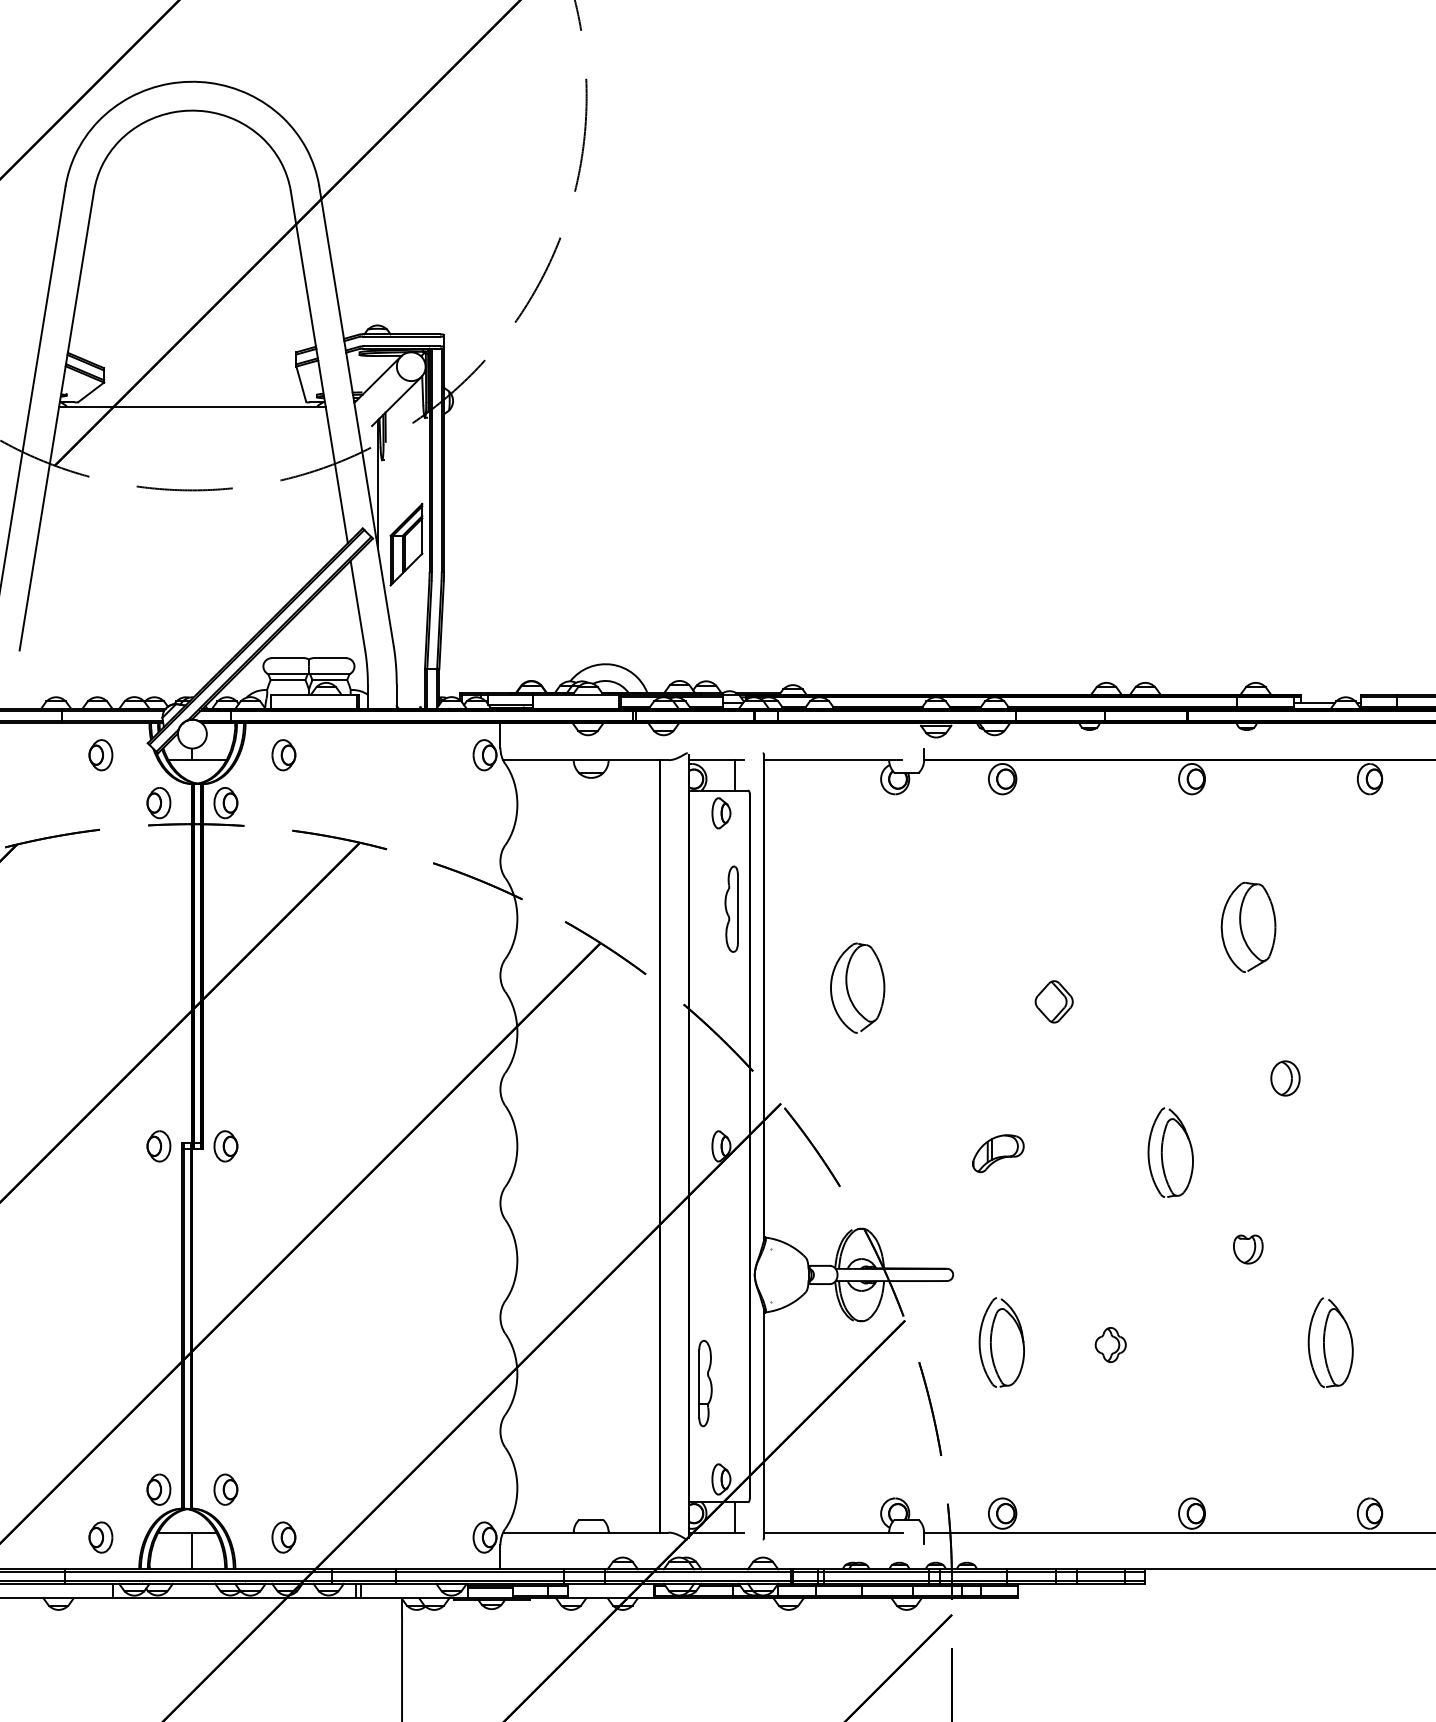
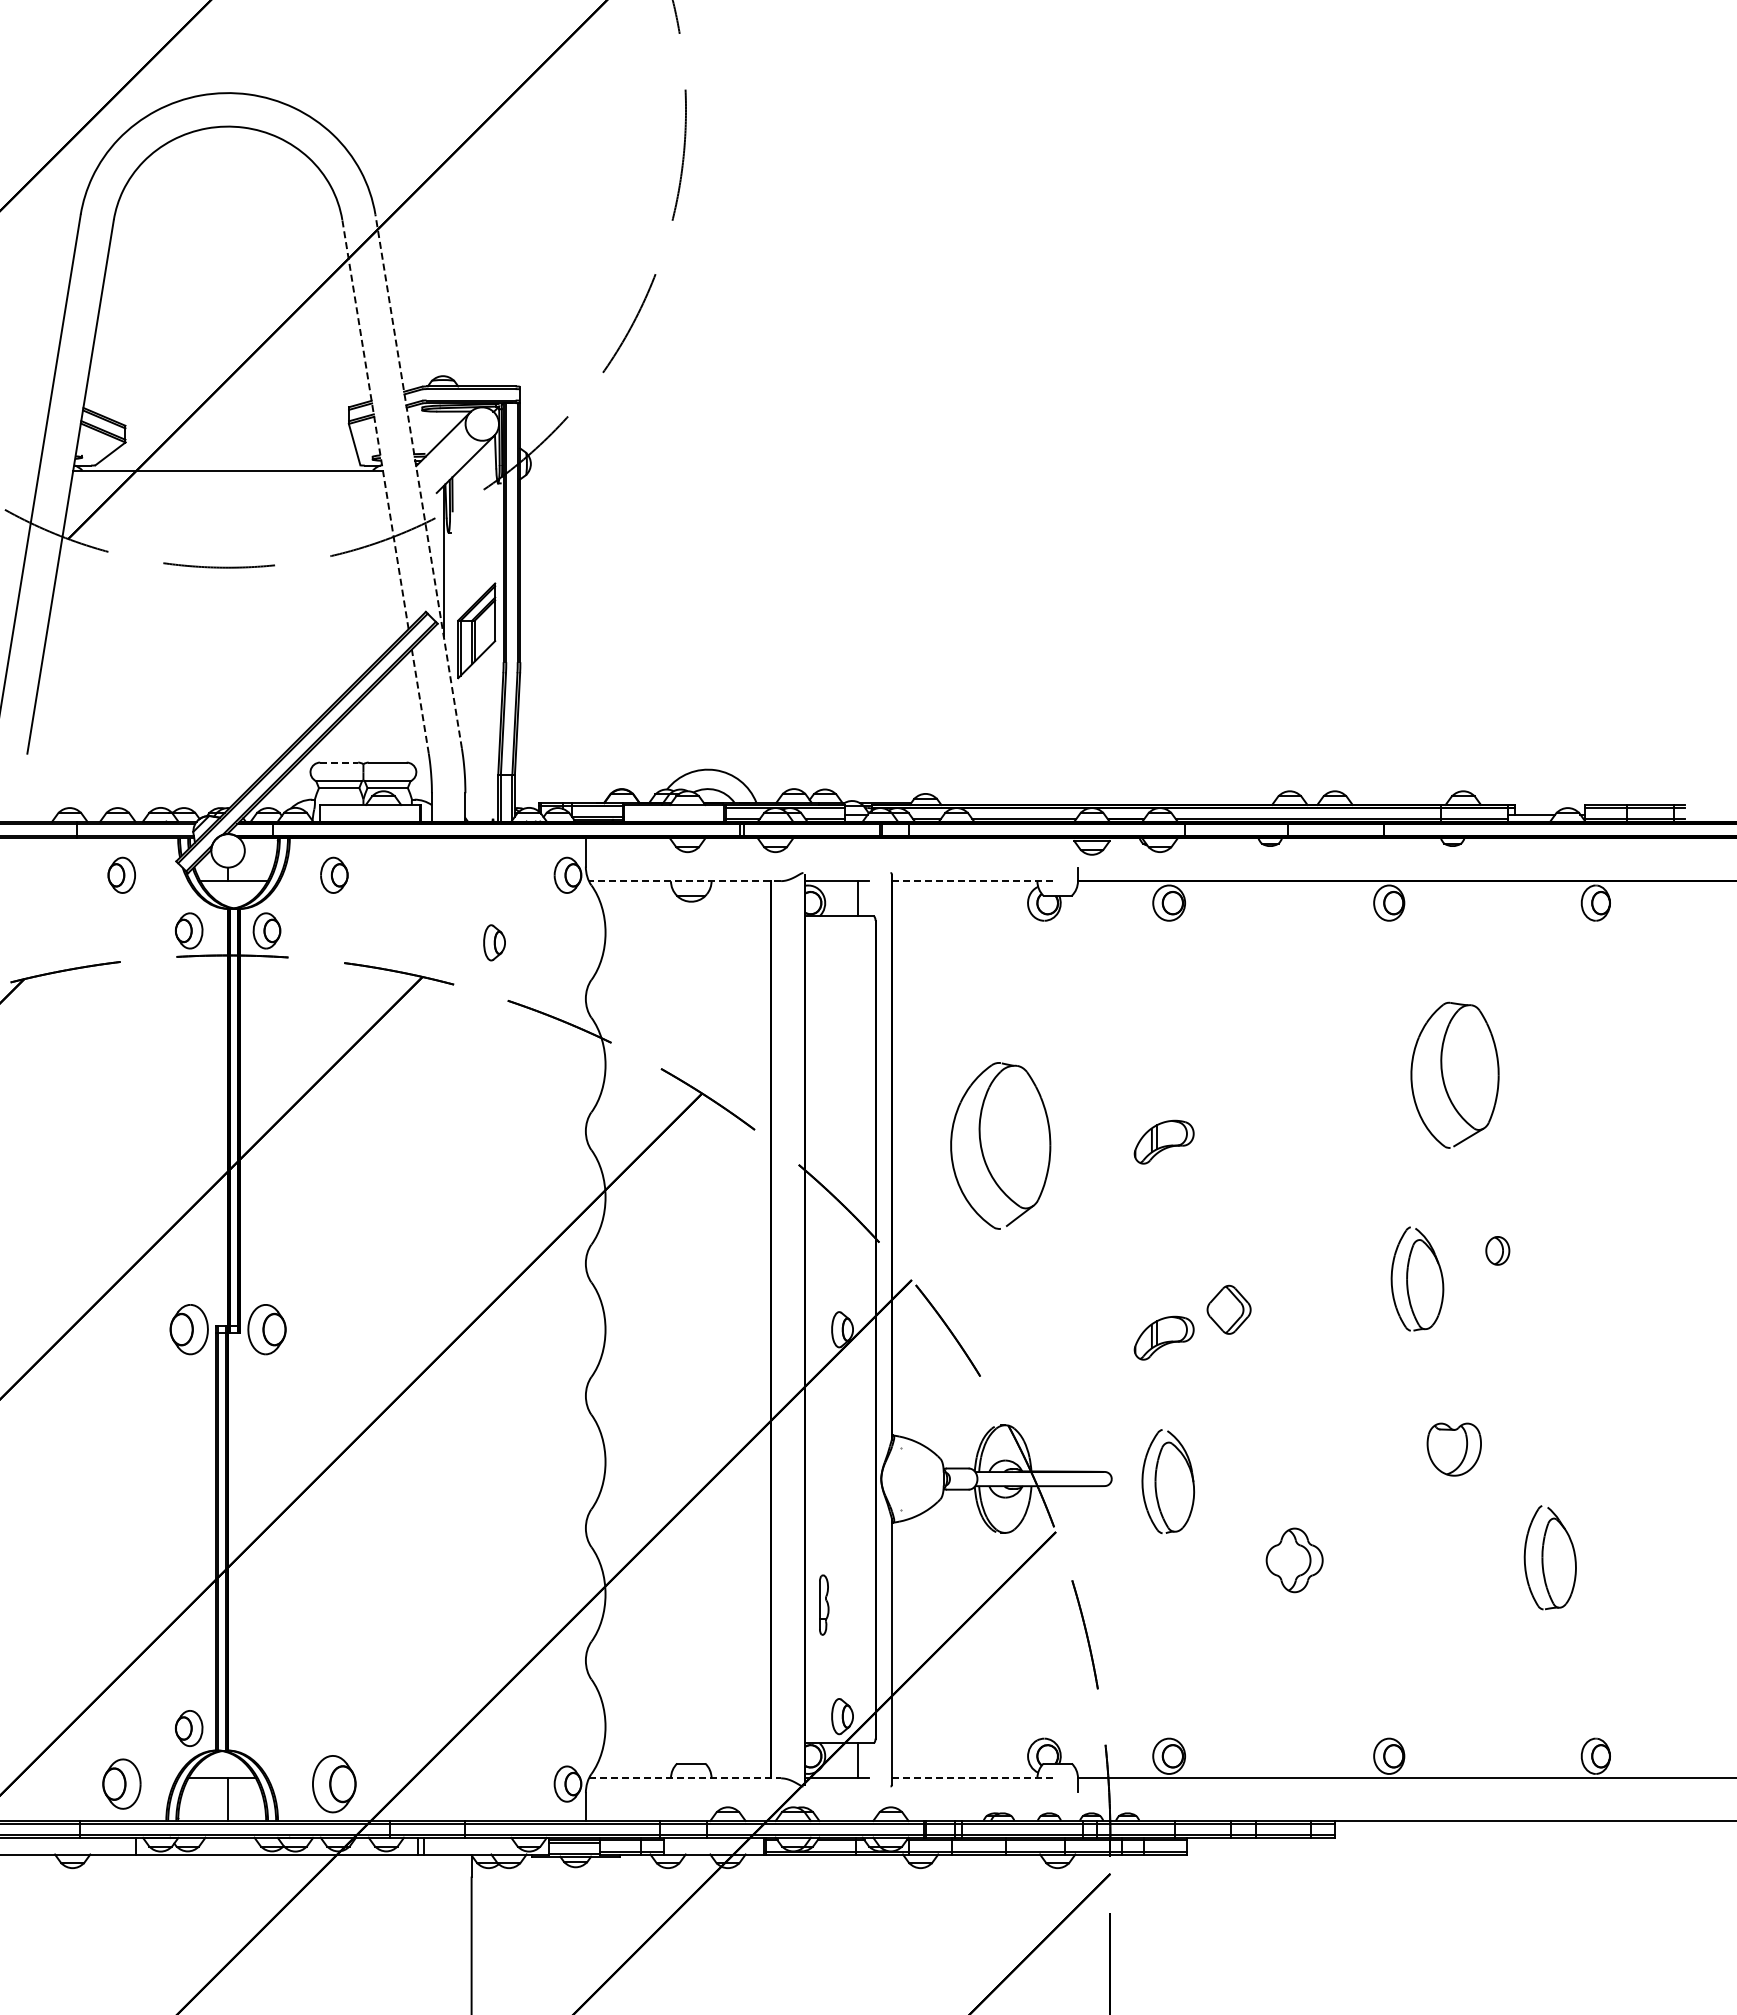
line: (319, 367) -> (375, 424), solid -> dashed
line: (356, 415) -> (418, 480), solid -> dashed
line: (358, 605) -> (420, 701), solid -> dashed
line: (288, 658) -> (339, 762), solid -> dashed
line: (585, 760) -> (684, 881), solid -> dashed
line: (832, 760) -> (971, 881), solid -> dashed
part: (721, 813) -> (494, 942), moved
part: (731, 908) -> (854, 1053), removed
part: (1248, 927) -> (1454, 1075), size x1.4
part: (997, 984) -> (1163, 1141), added
part: (857, 987) -> (1000, 1145), size x1.6
part: (1053, 1001) -> (1228, 1309), moved
part: (1285, 1078) -> (1497, 1250), size x0.7
part: (158, 1146) -> (188, 1329), size x1.4
part: (225, 1146) -> (266, 1329), size x1.4
part: (1170, 1152) -> (1417, 1278), moved
part: (1248, 1249) -> (1454, 1449), size x1.6
part: (1002, 1342) -> (1168, 1481), moved
part: (1110, 1345) -> (1294, 1560), size x1.6
part: (705, 1382) -> (824, 1604), size x0.6
part: (225, 1489) -> (266, 1728), removed
line: (585, 1532) -> (684, 1778), solid -> dashed
line: (833, 1532) -> (972, 1778), solid -> dashed
part: (100, 1537) -> (121, 1783), size x1.4
part: (284, 1537) -> (334, 1783), size x1.6

